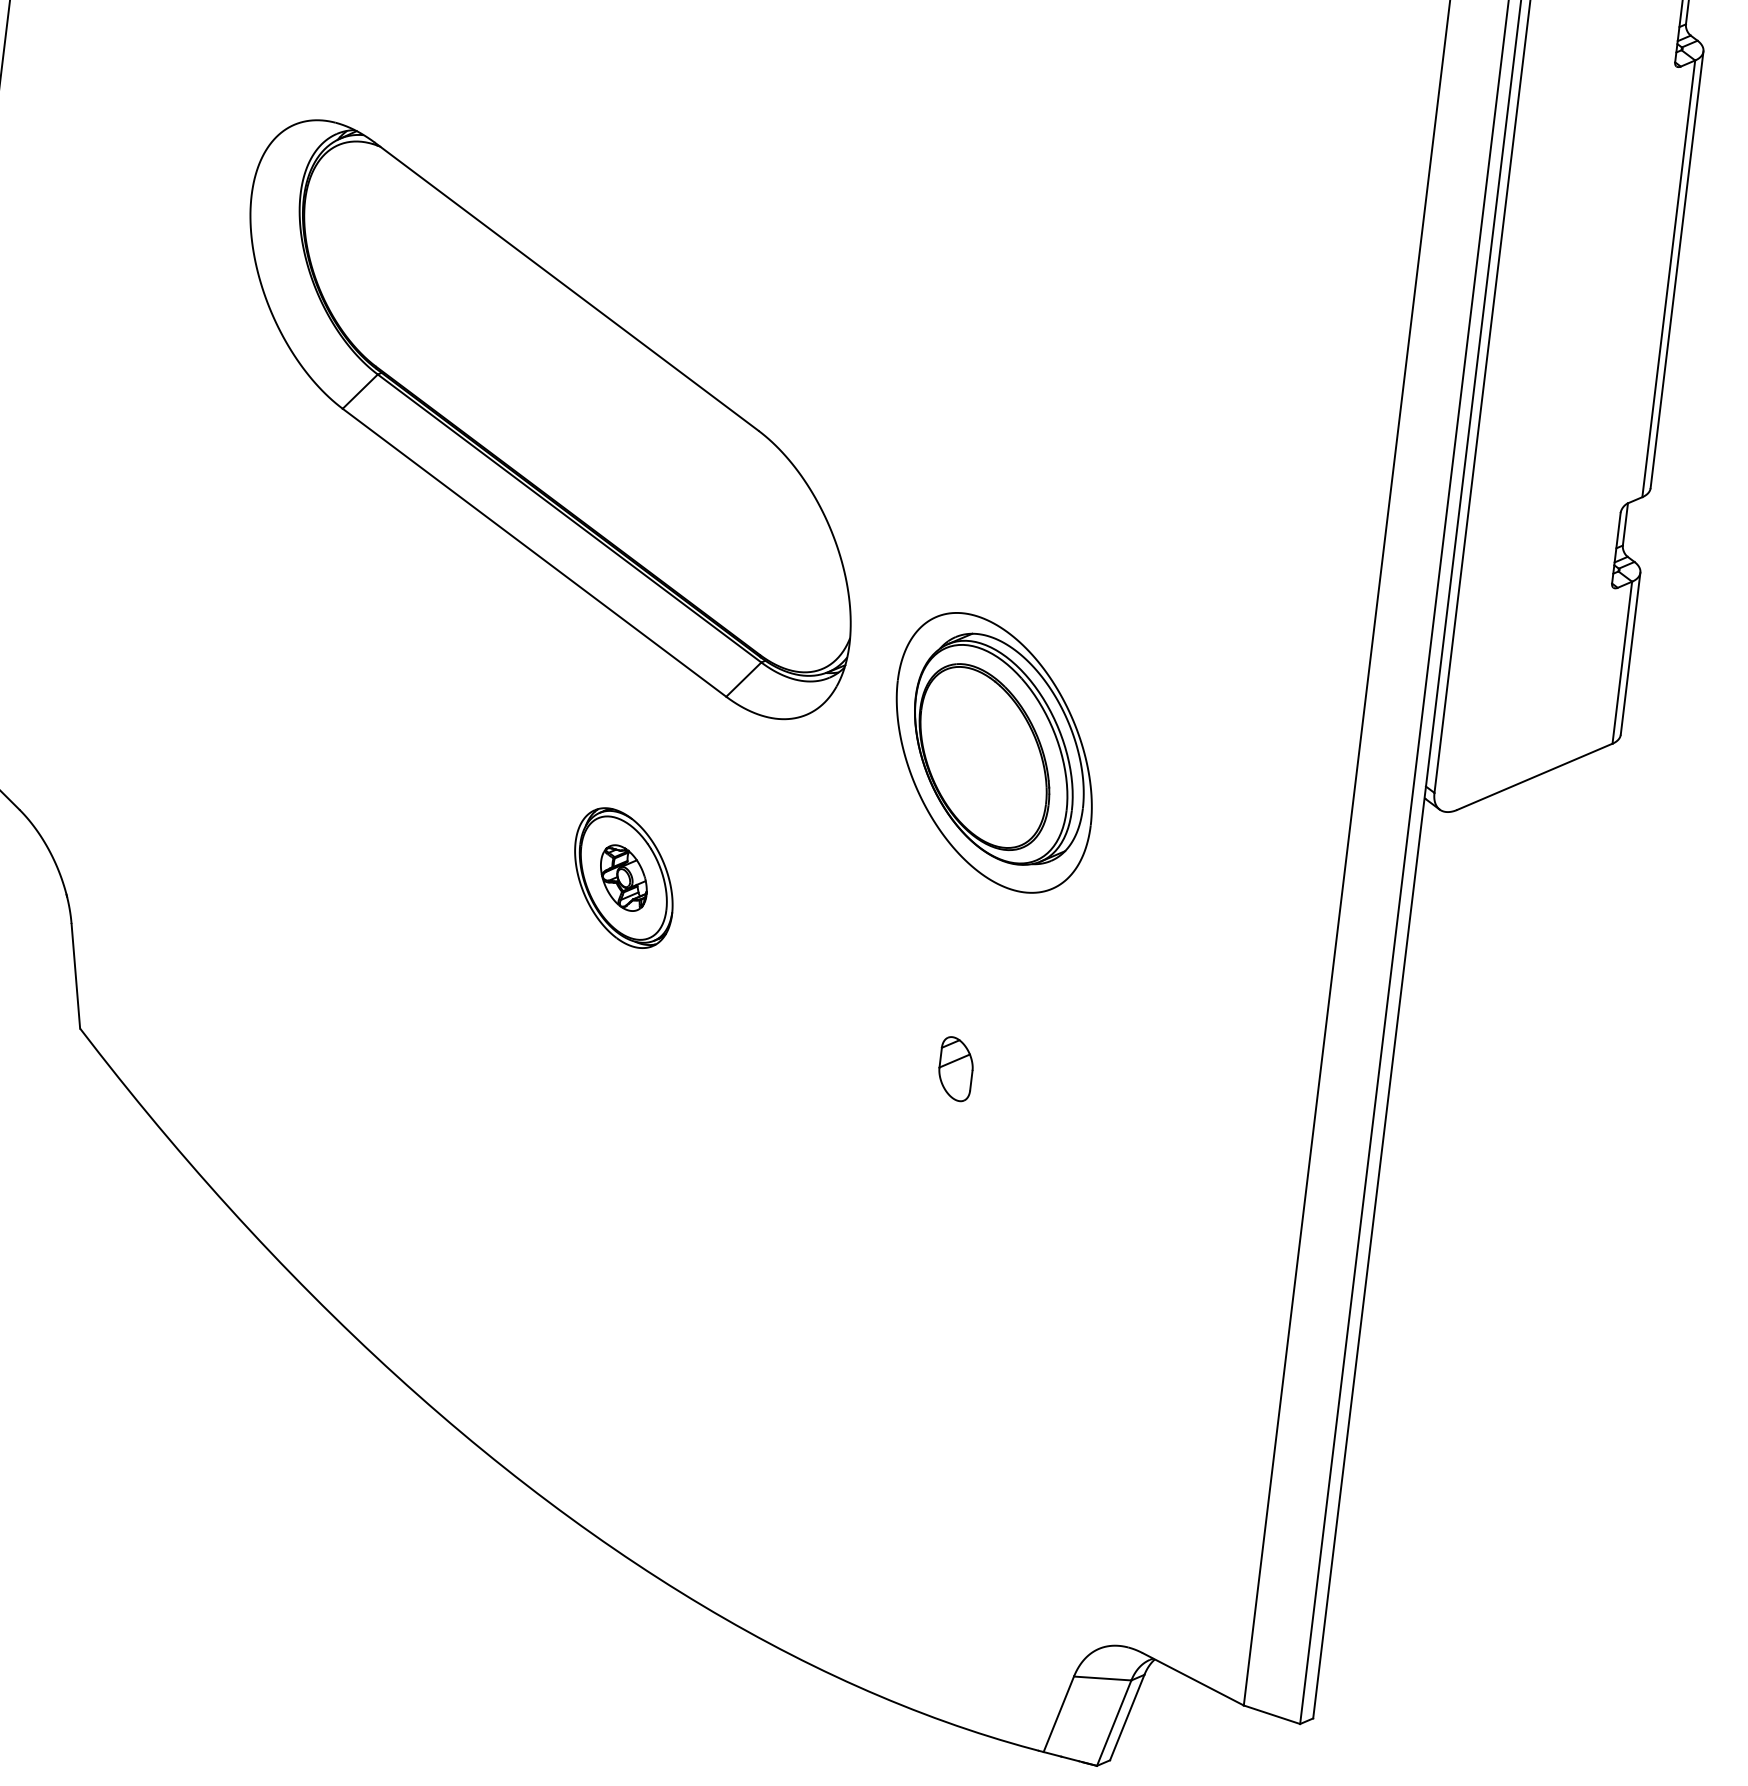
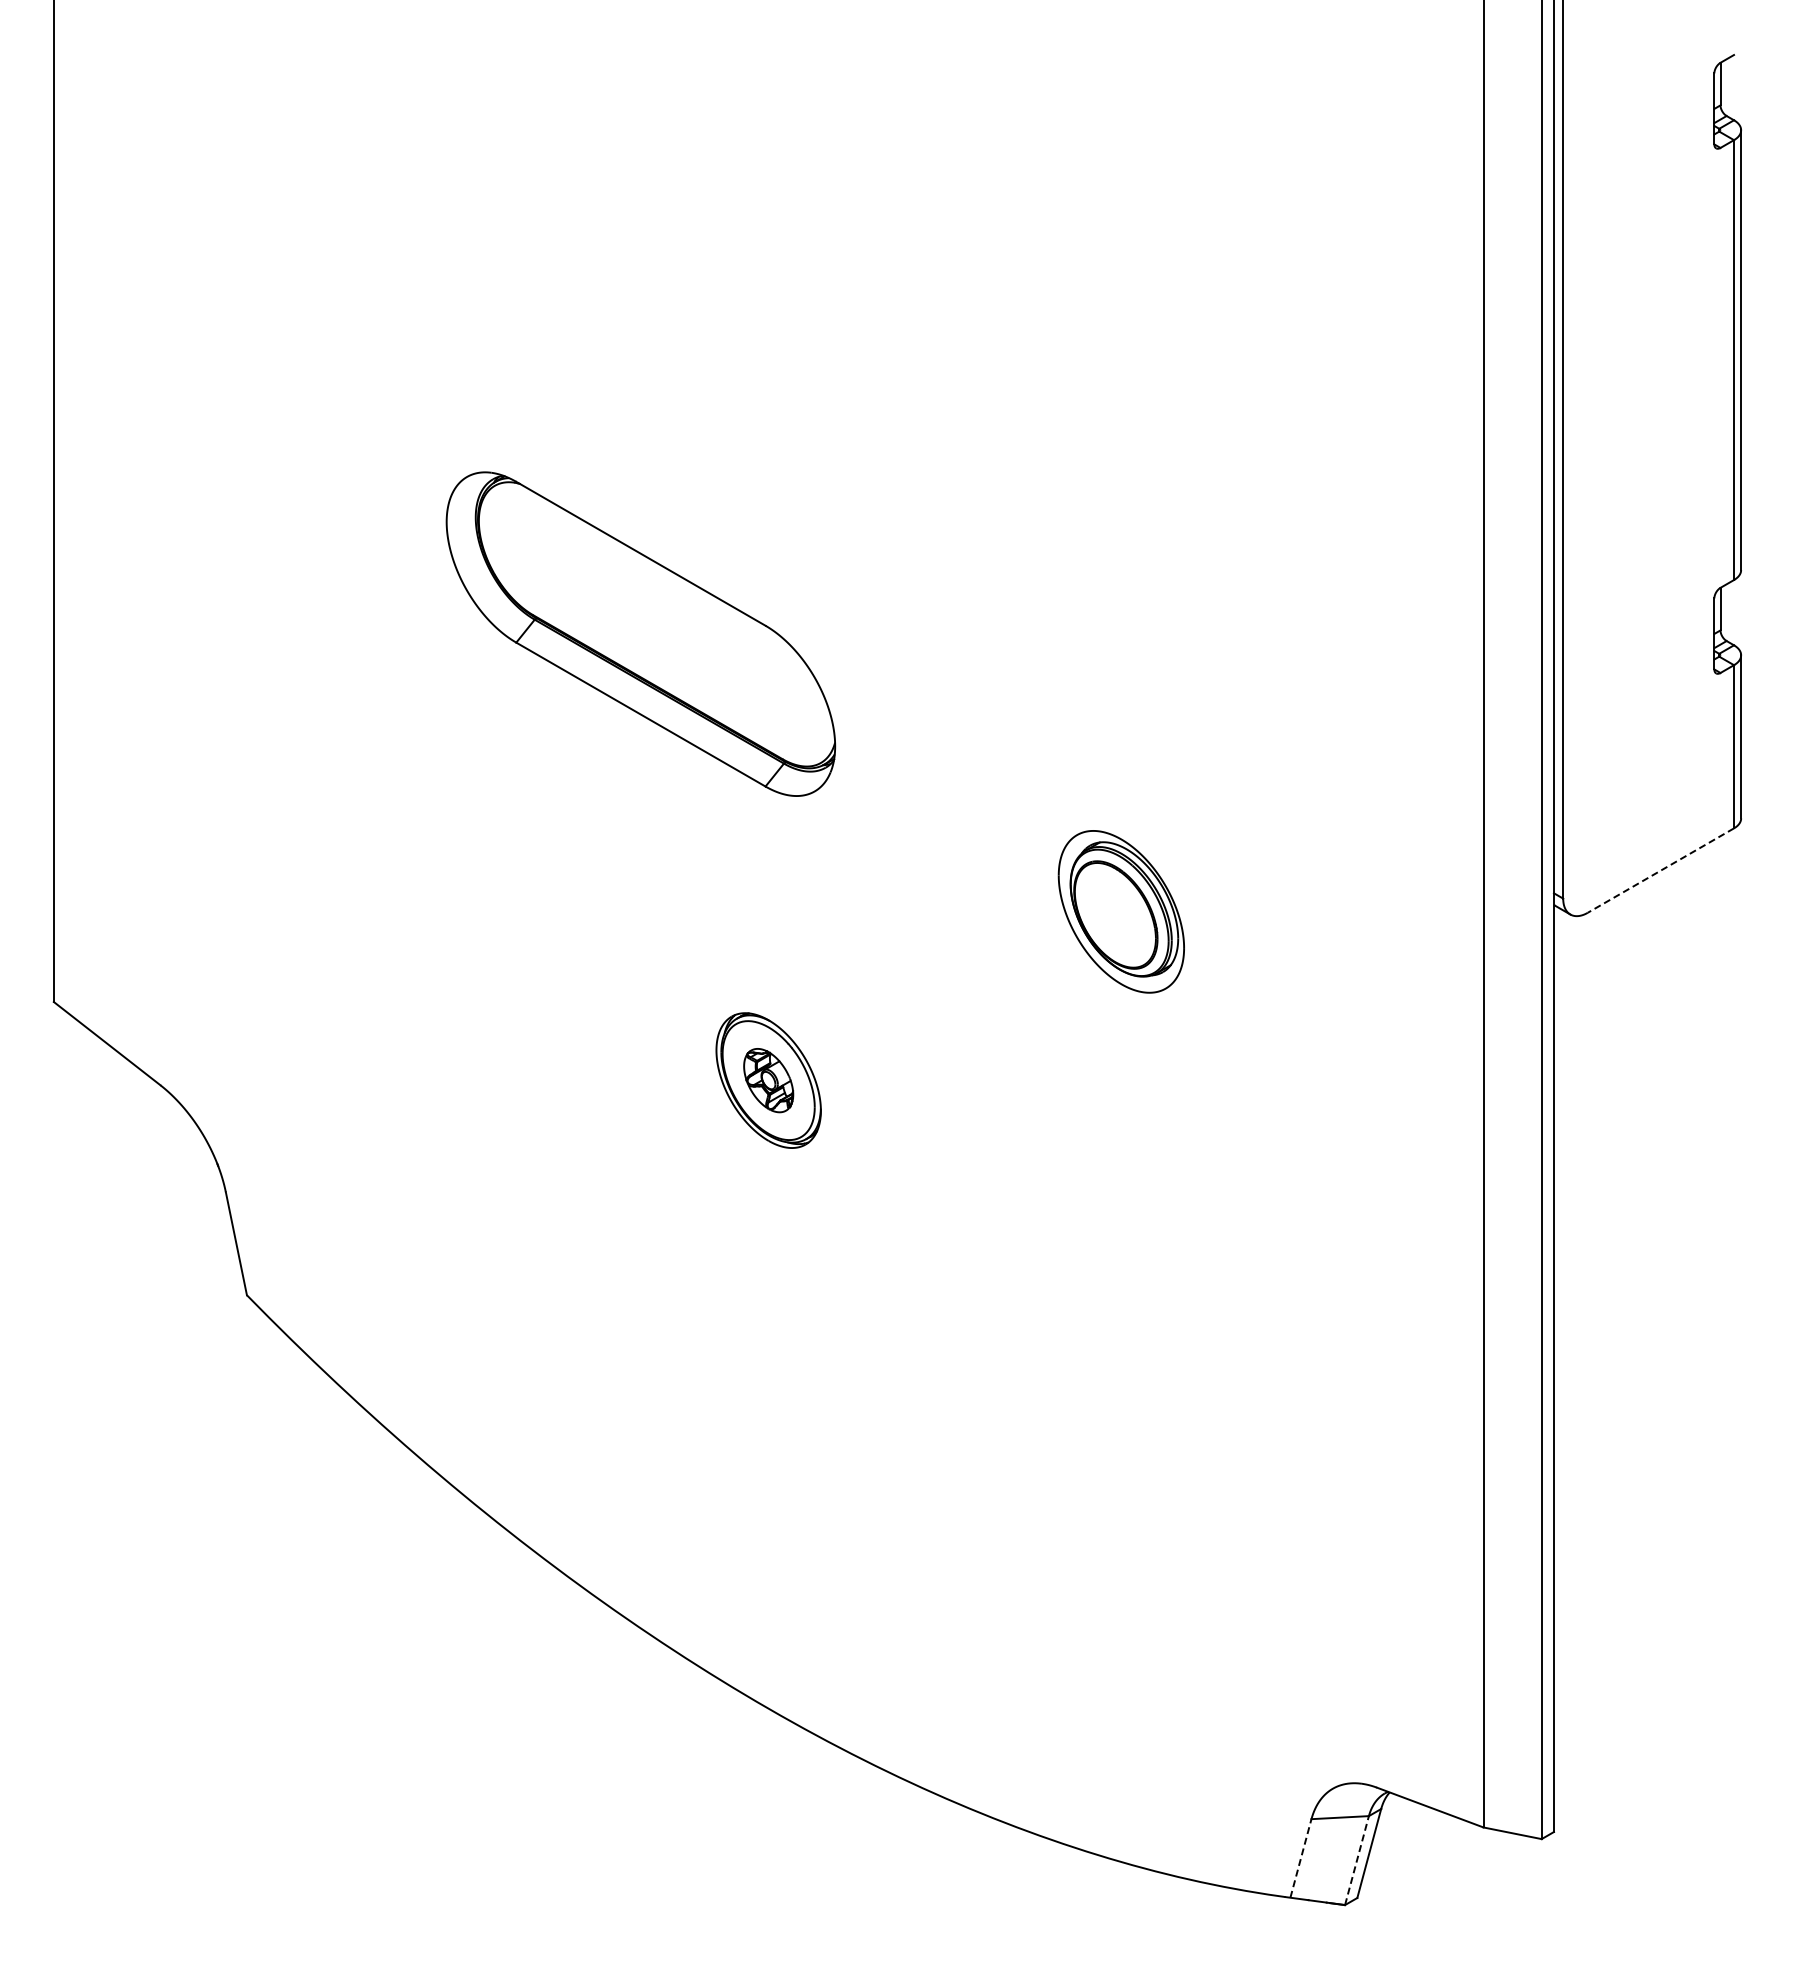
part: (550, 418) -> (640, 633), size x0.6
part: (994, 752) -> (1121, 911), size x0.6
line: (1534, 776) -> (1660, 870), solid -> dashed
part: (955, 1069) -> (1120, 1230), removed
line: (1058, 1714) -> (1300, 1858), solid -> dashed
line: (1114, 1723) -> (1357, 1860), solid -> dashed

